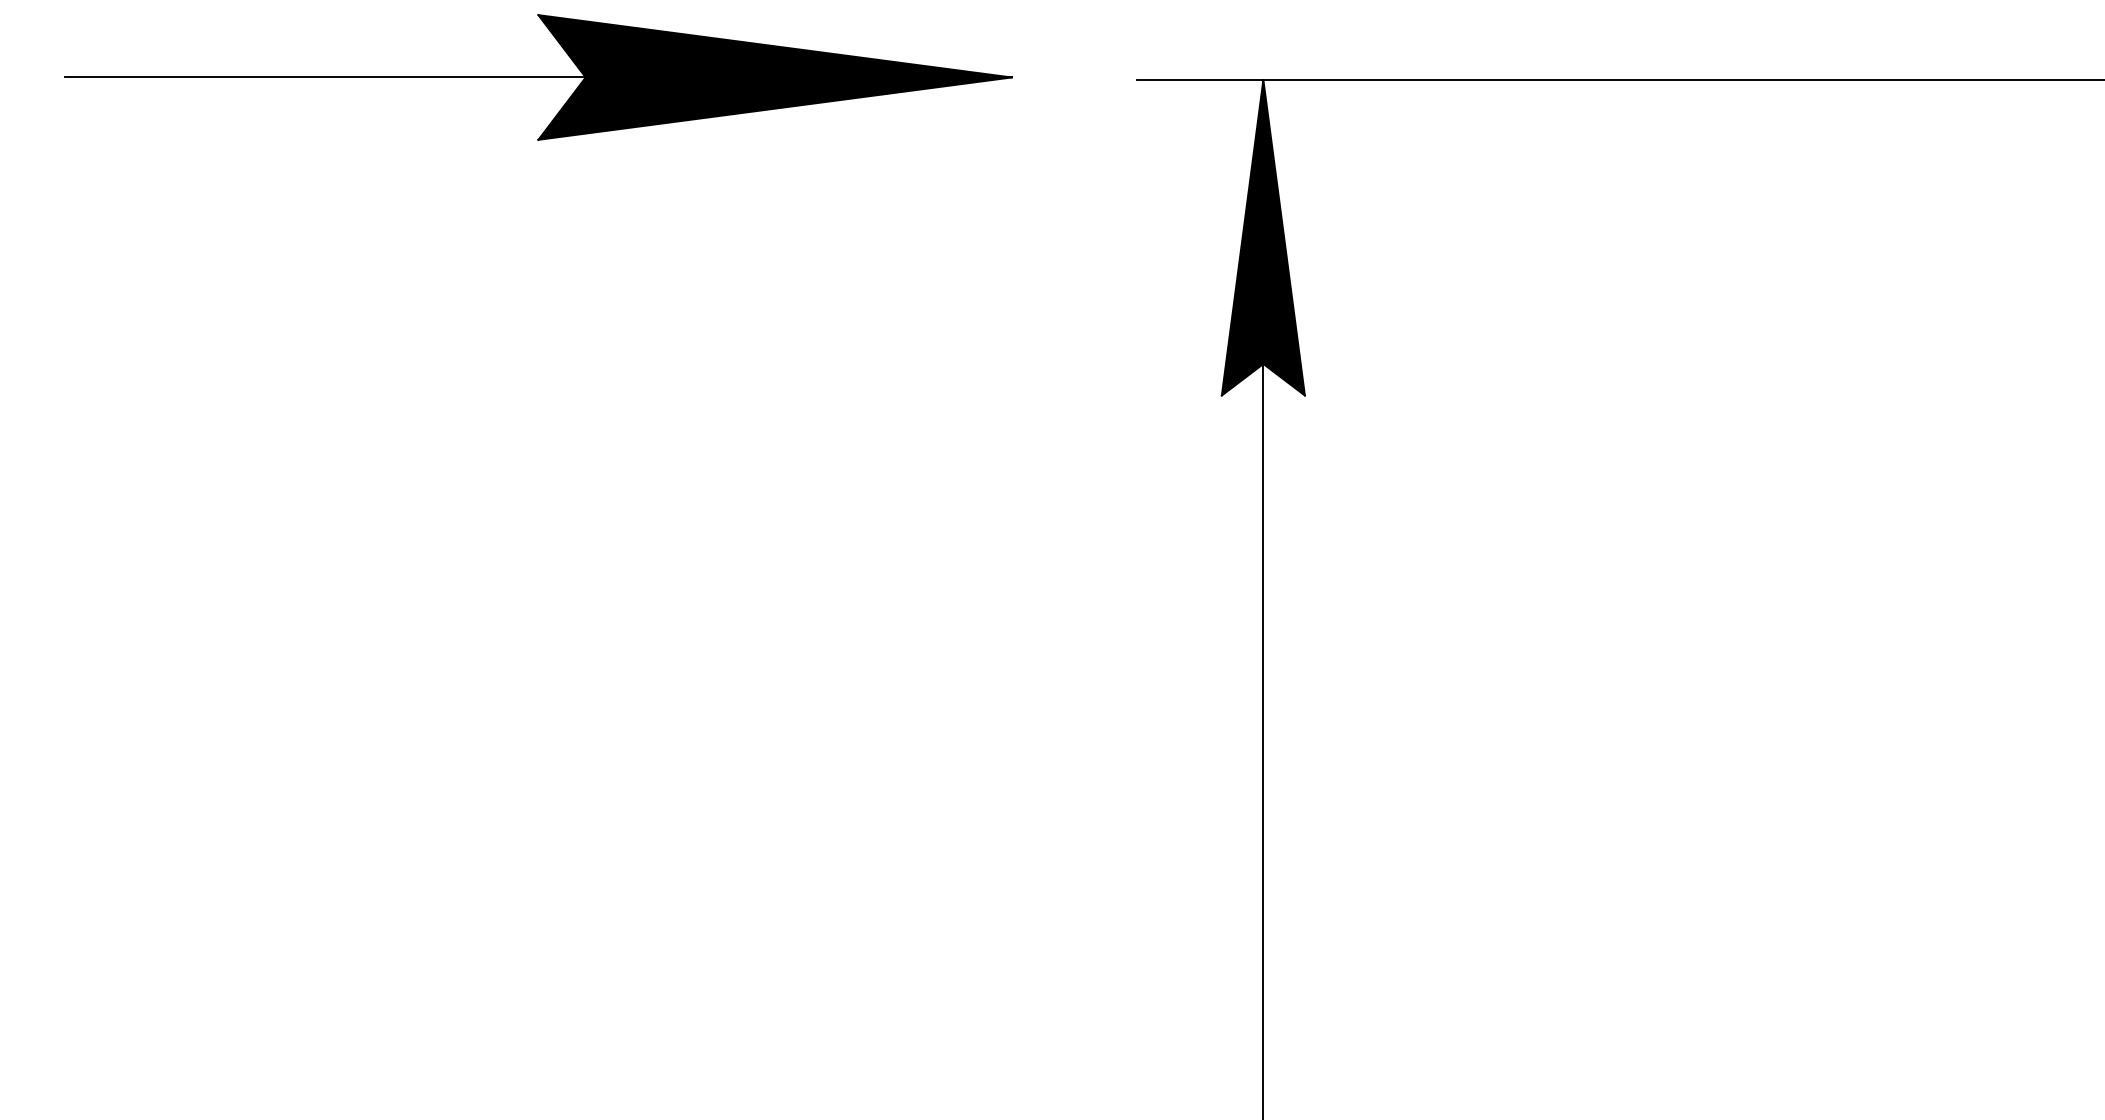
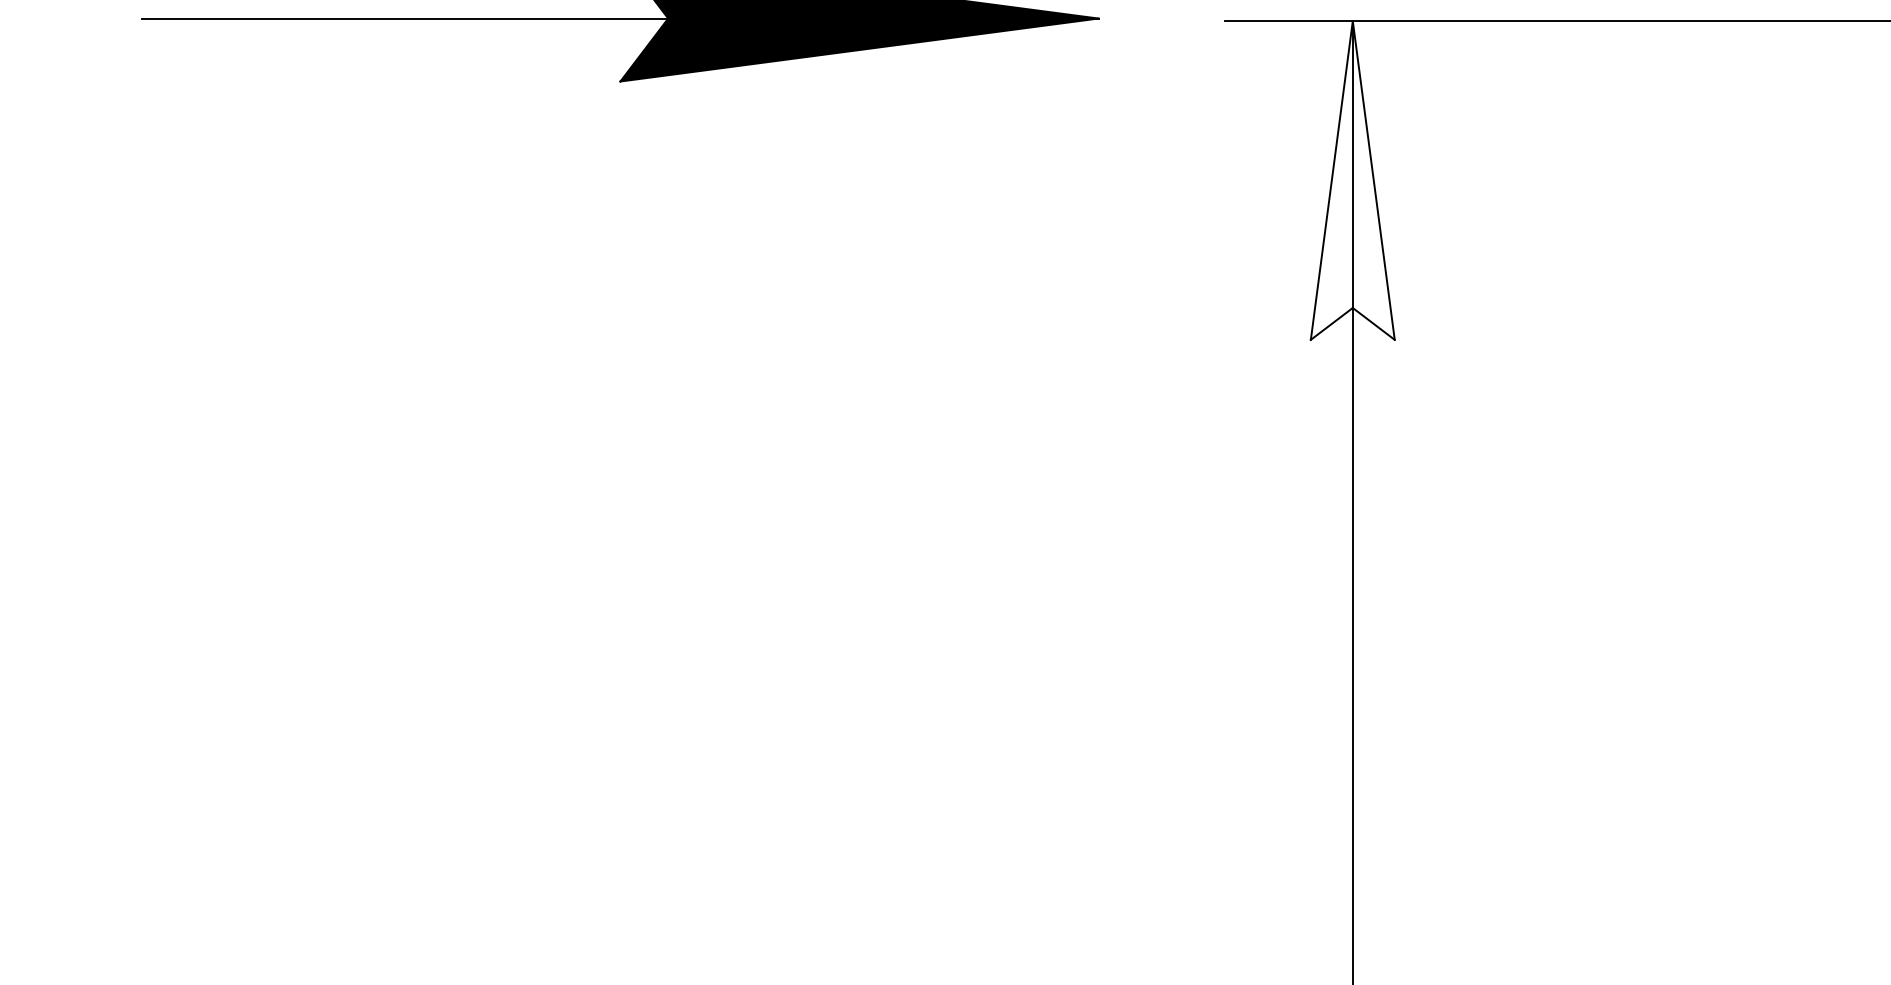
fill: (1262, 237) -> (1351, 180), removed

